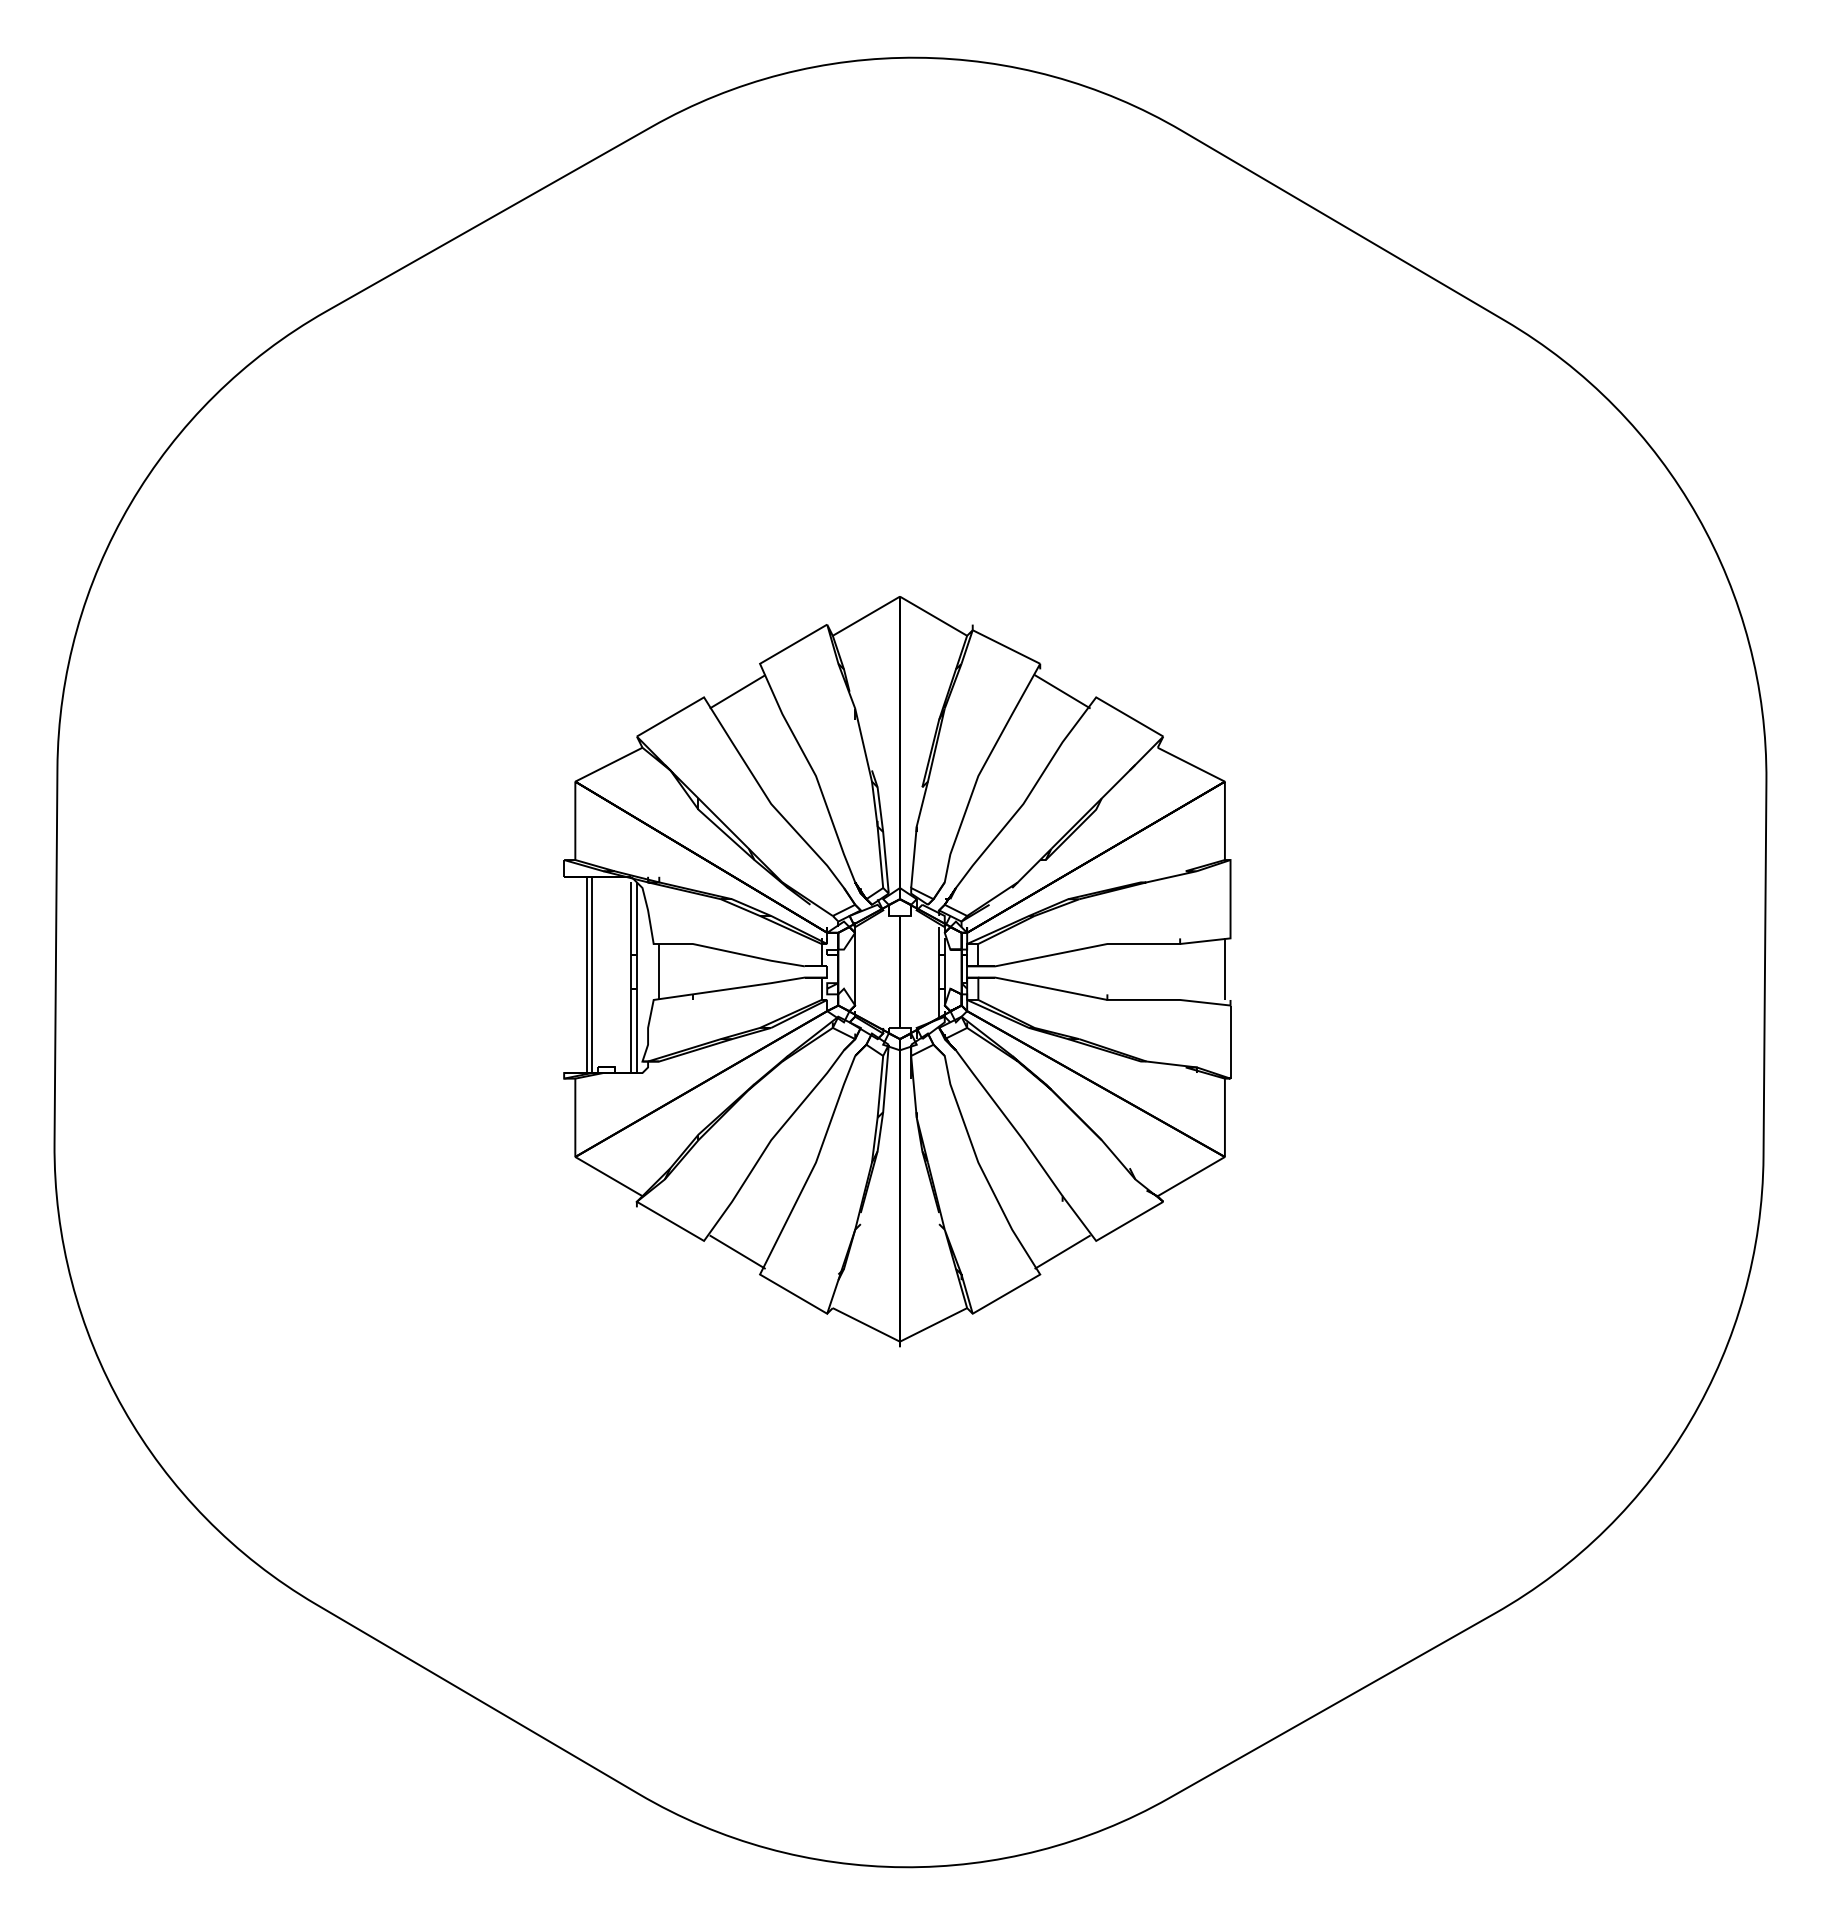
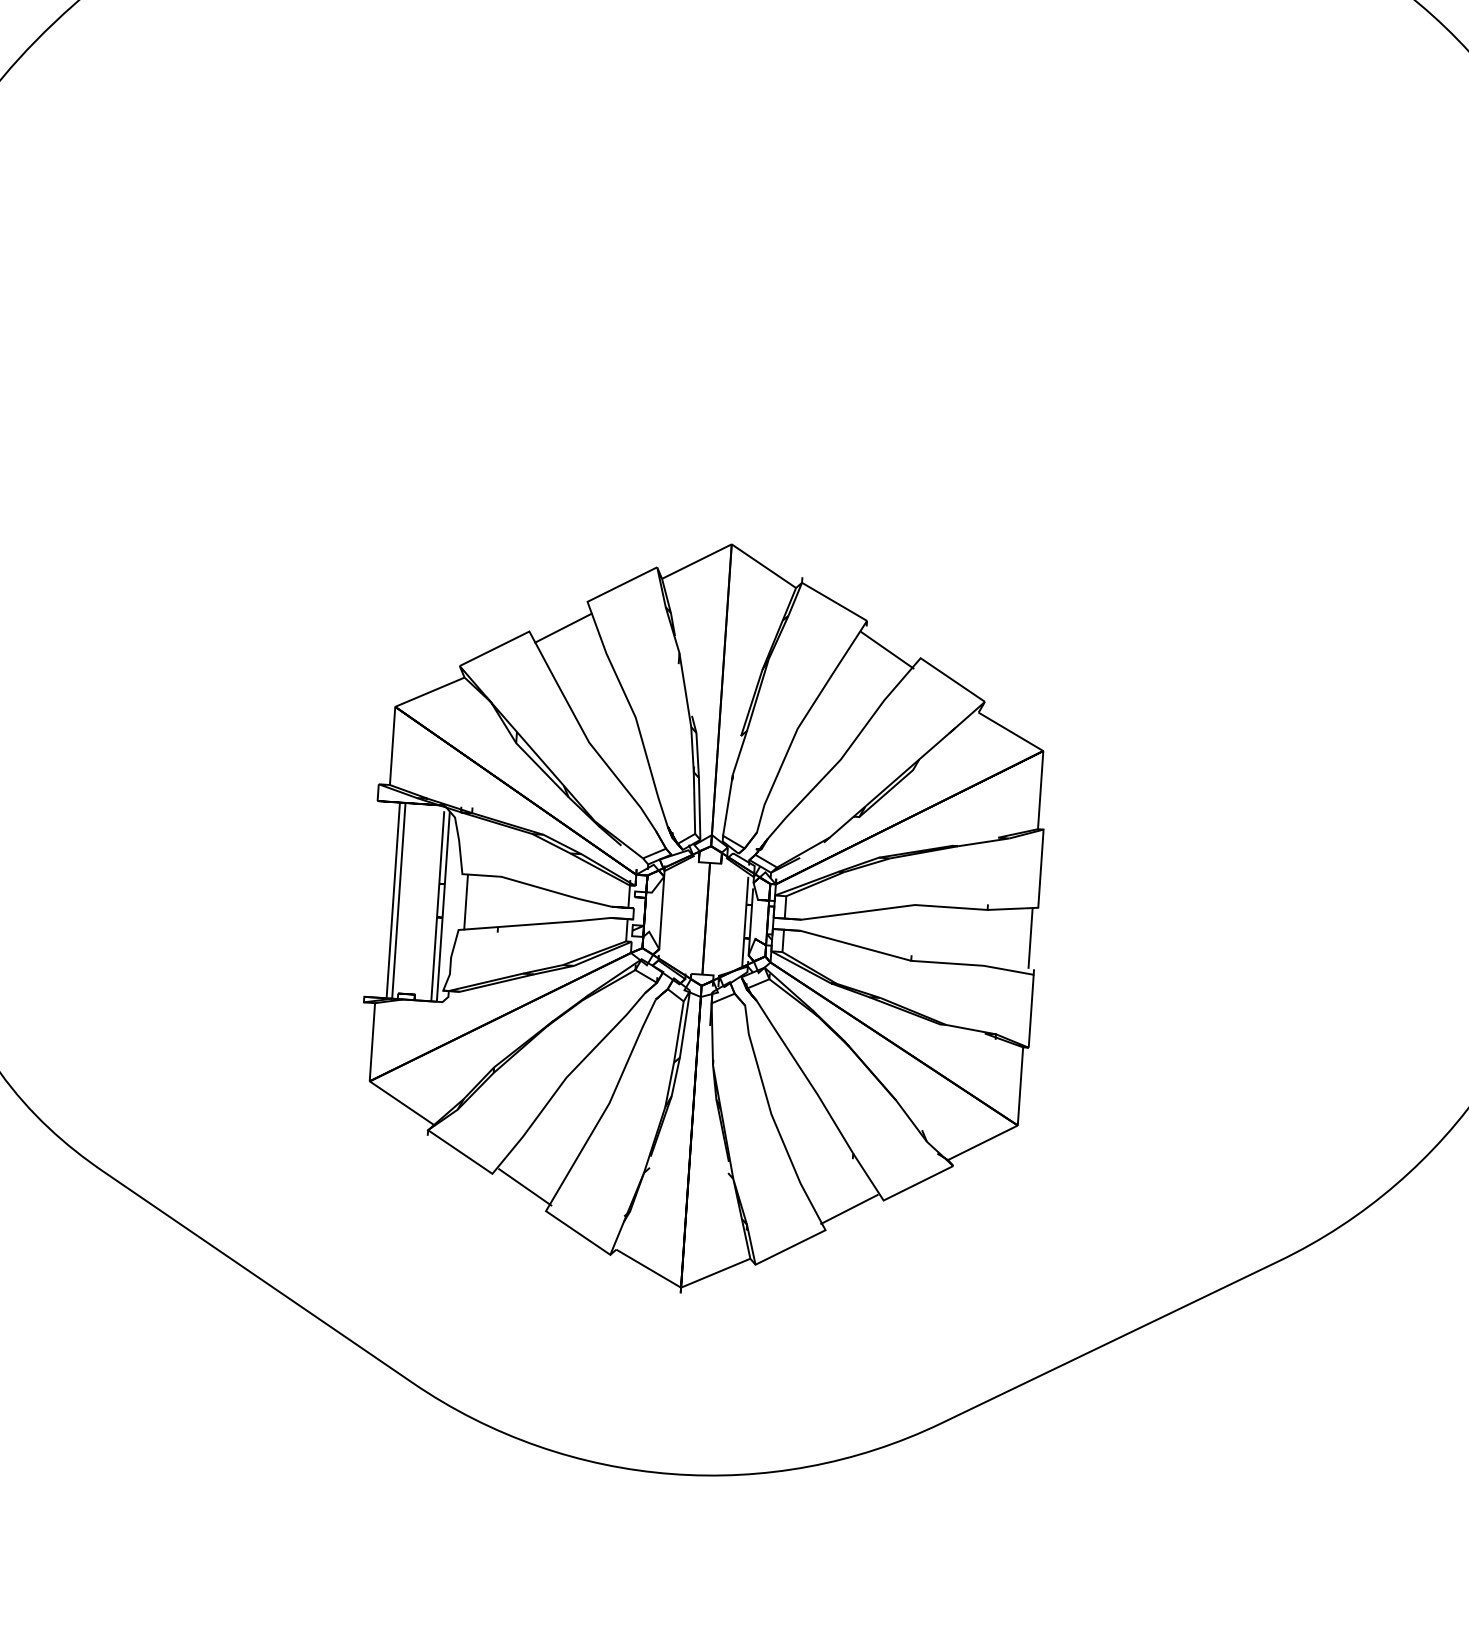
part: (897, 971) -> (703, 918), moved

